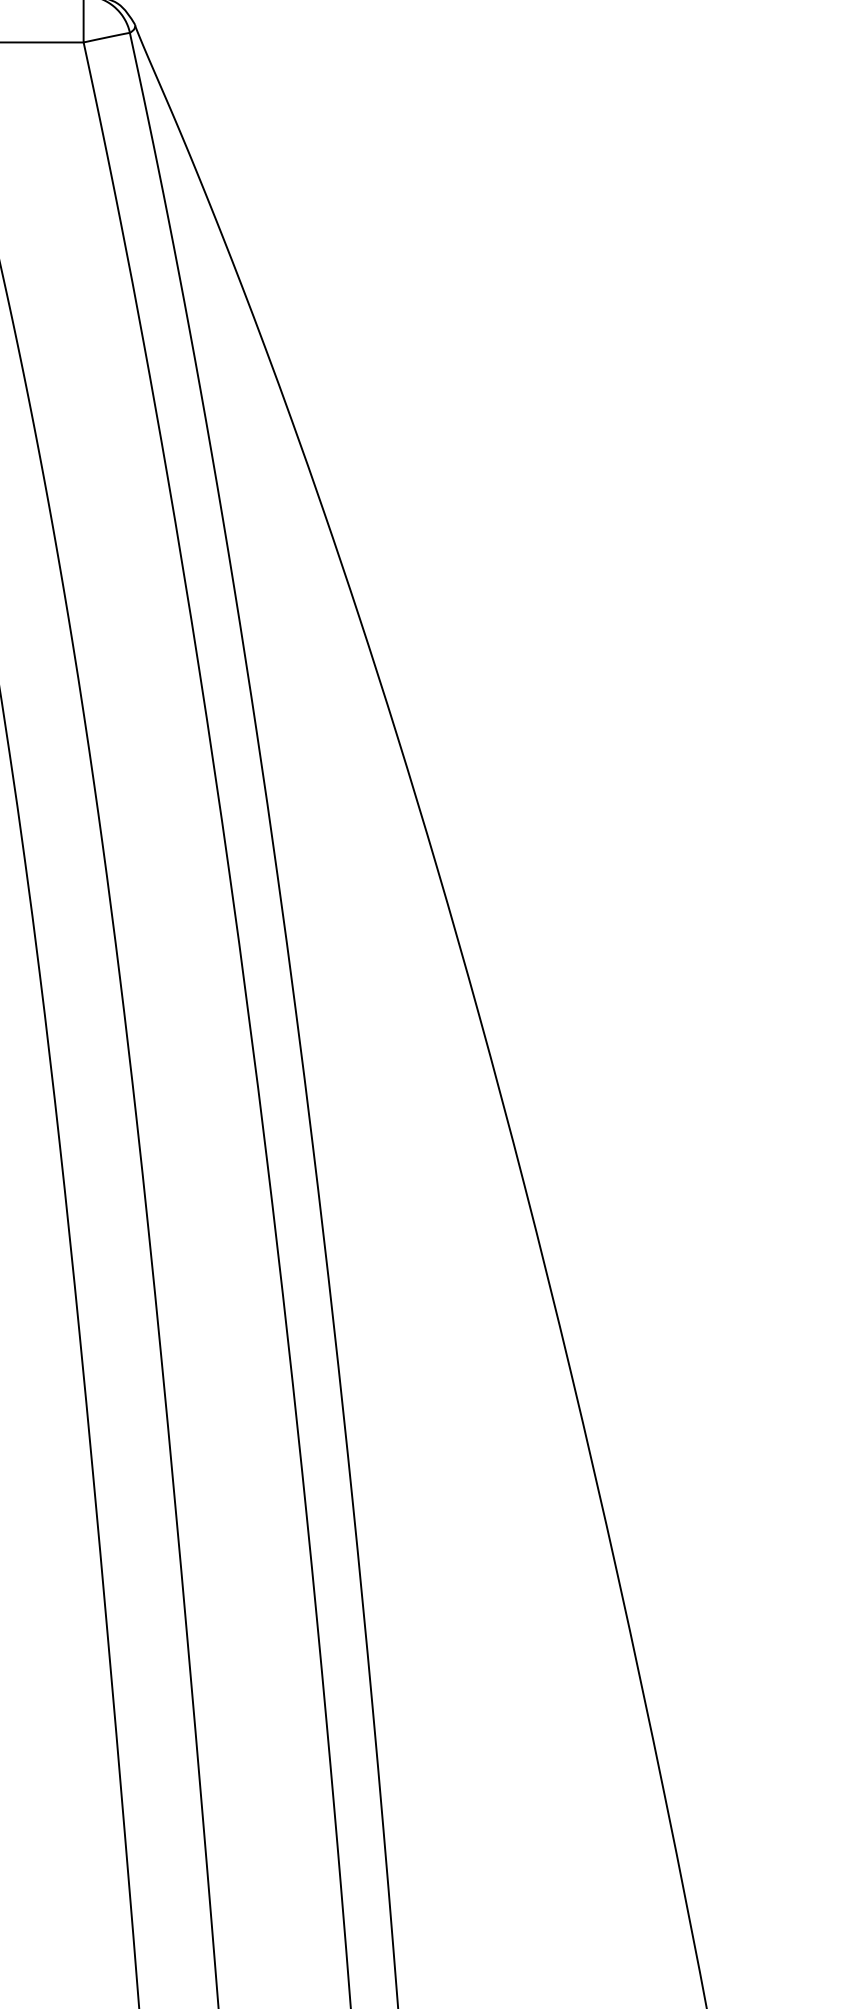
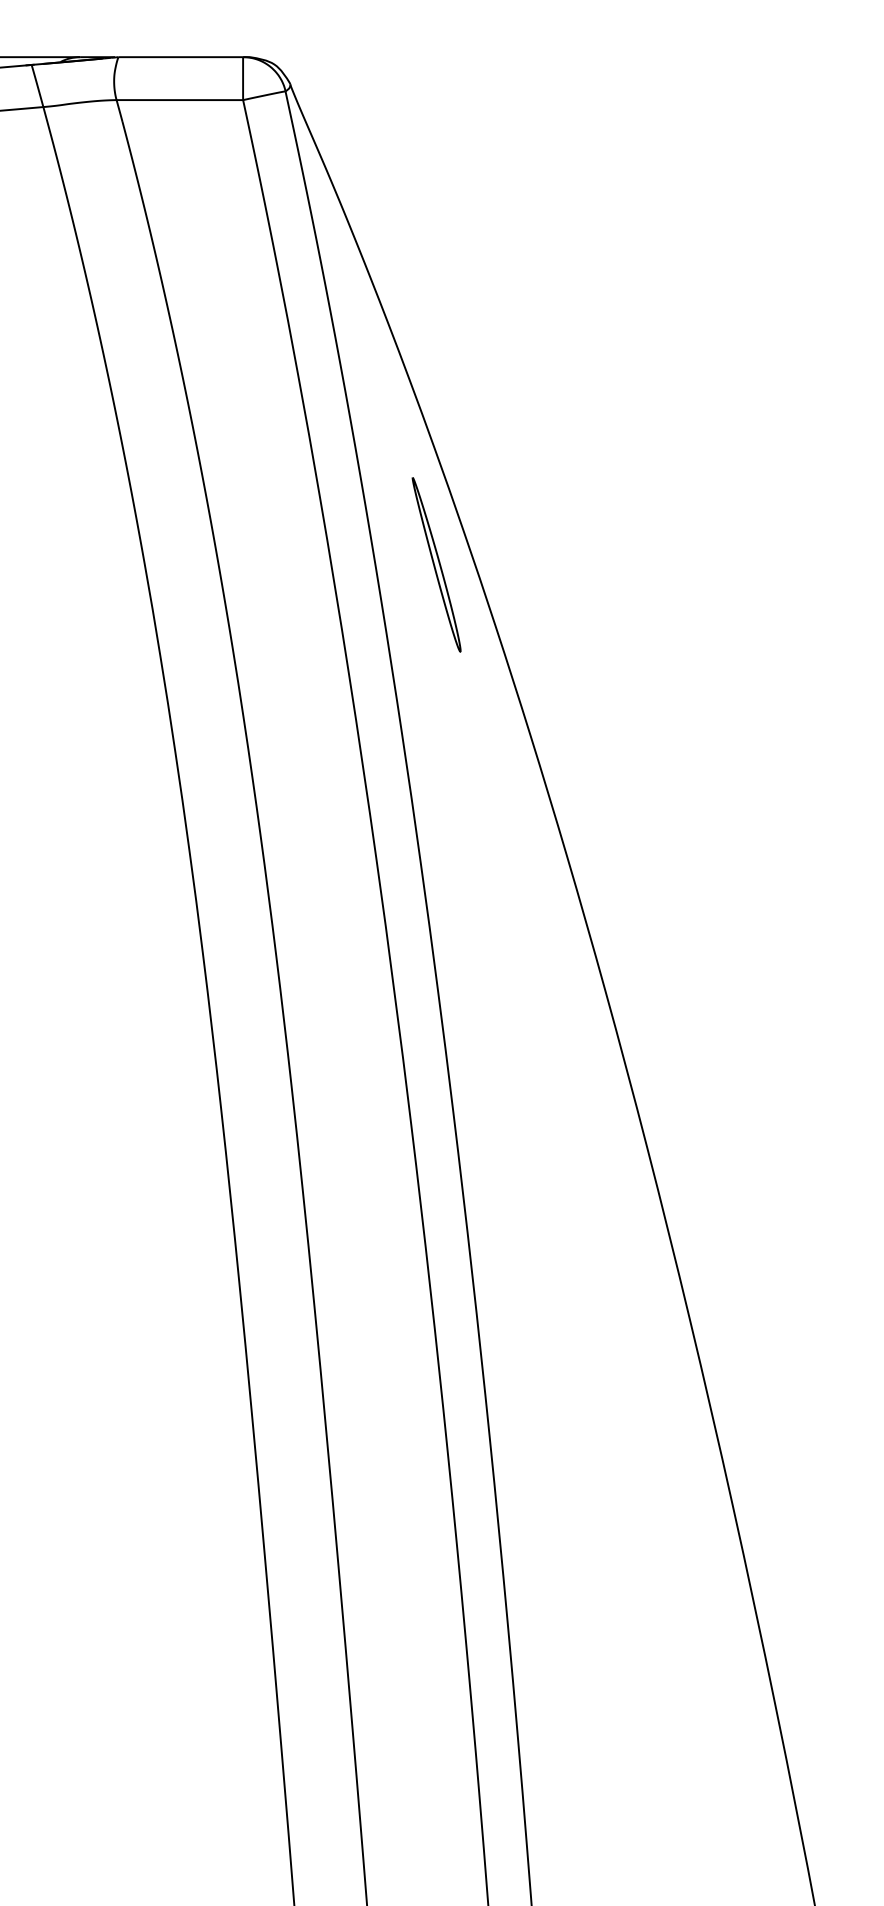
part: (294, 549) -> (436, 564), added

